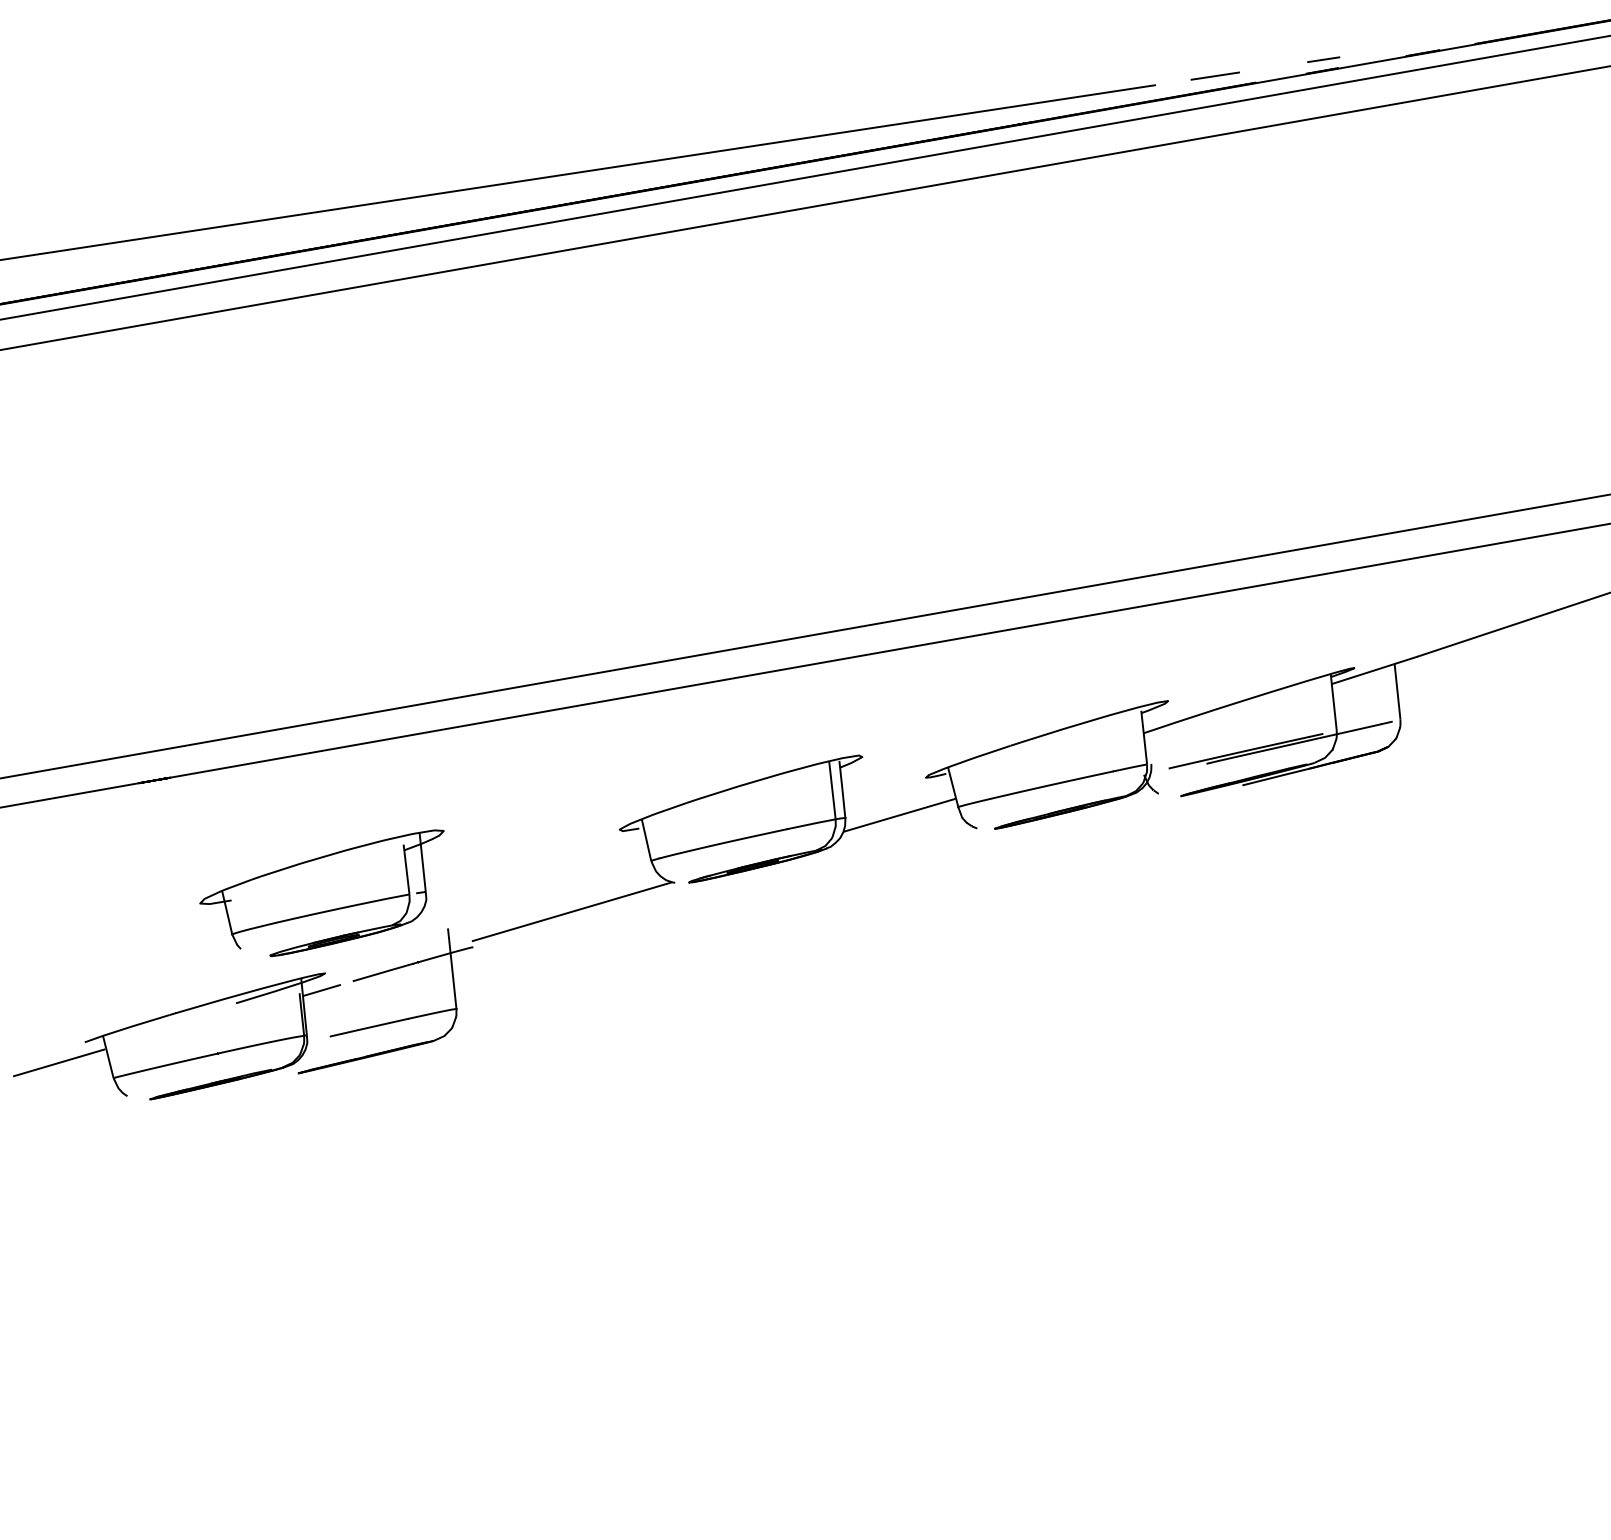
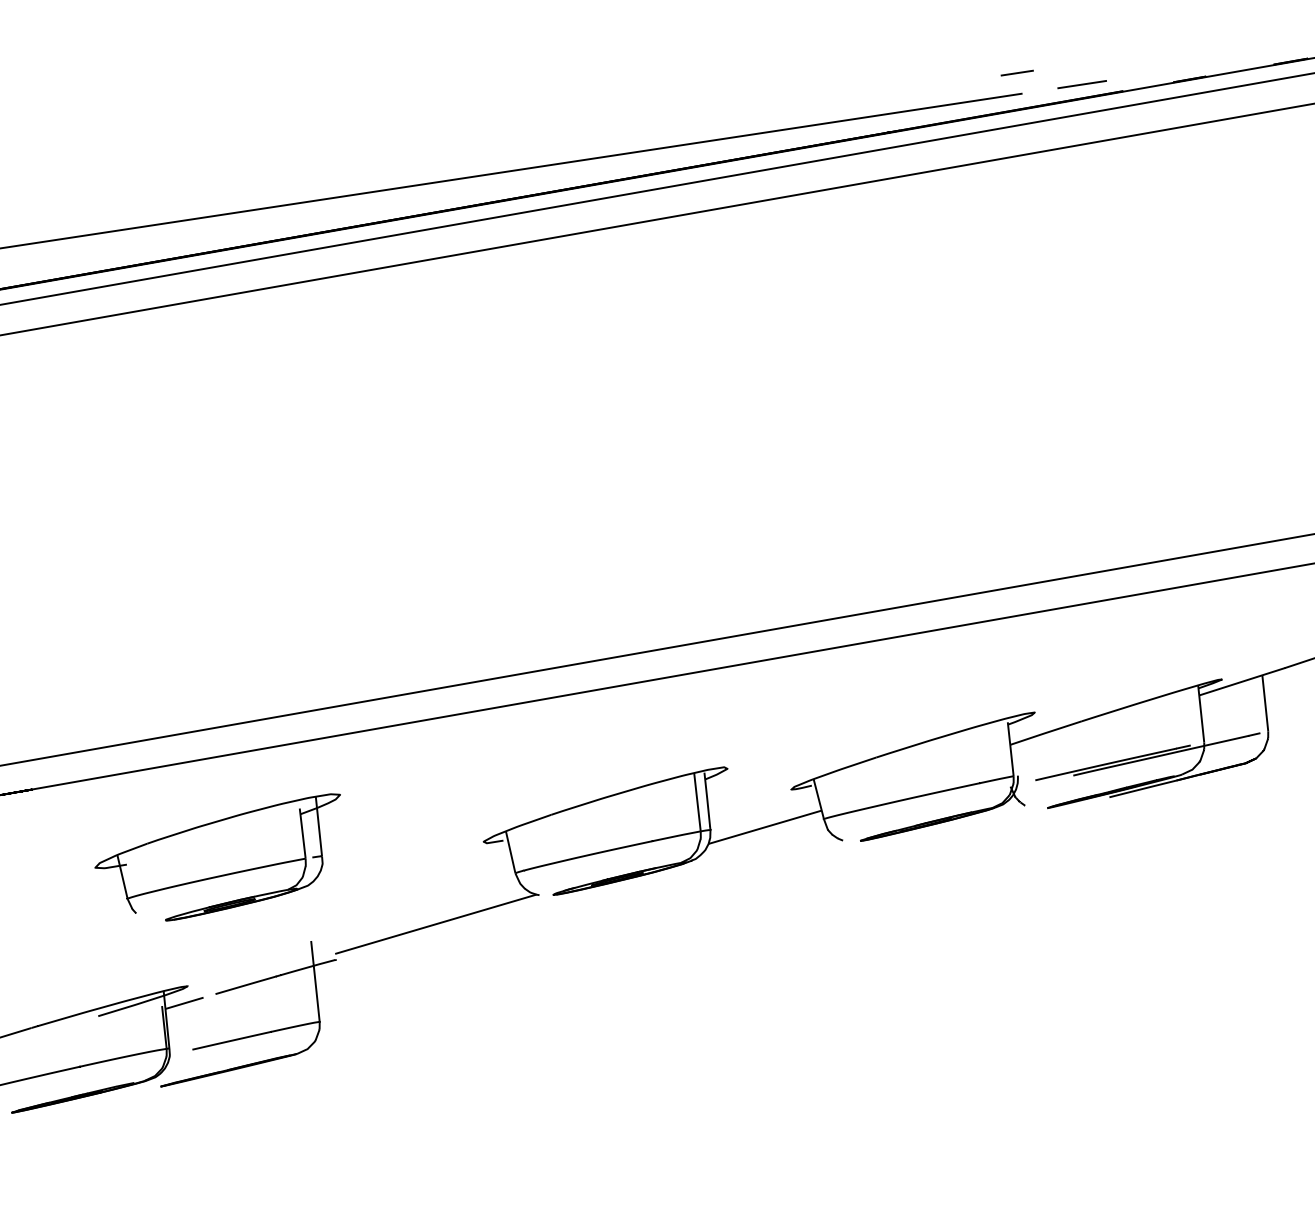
line: (1323, 59) -> (1017, 72), moved
part: (321, 893) -> (217, 857), moved

